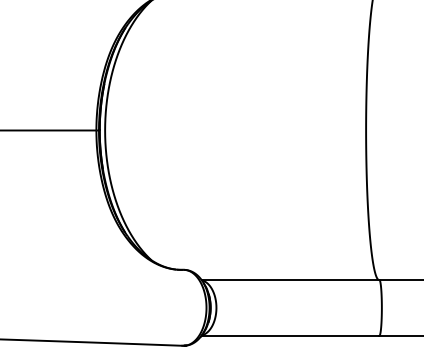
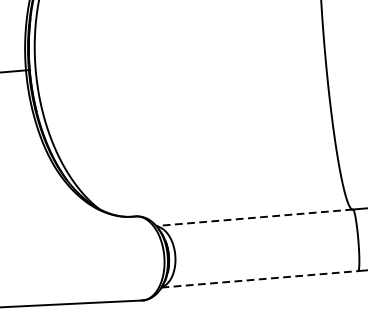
line: (290, 280) -> (254, 218), solid -> dashed
line: (290, 335) -> (259, 279), solid -> dashed

